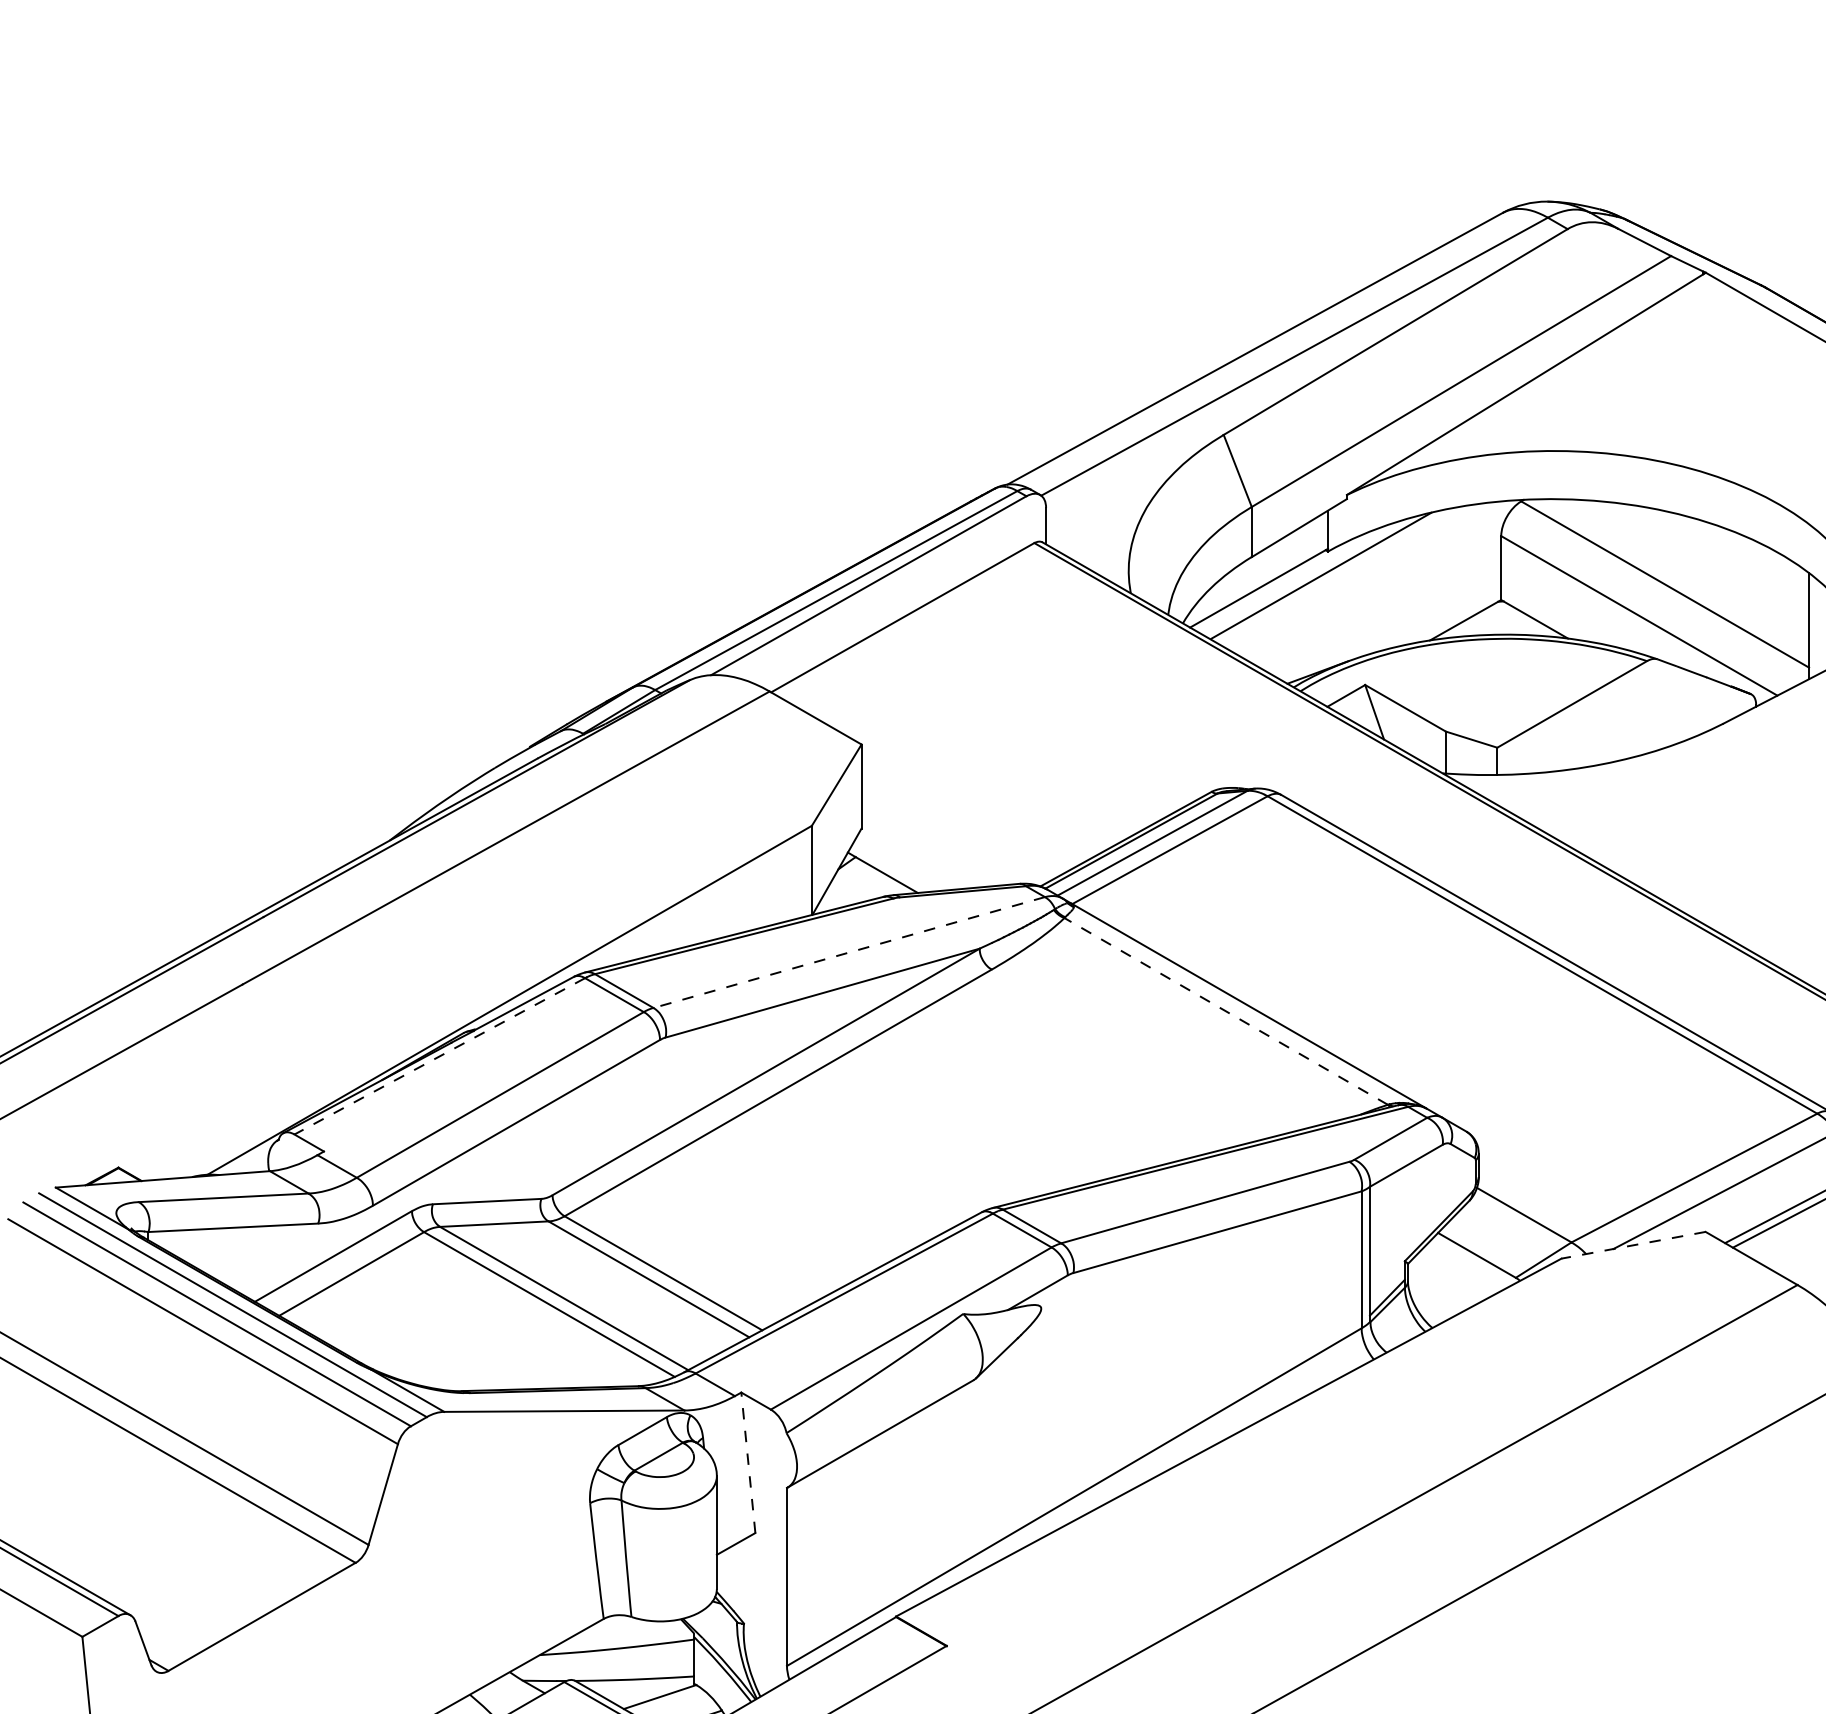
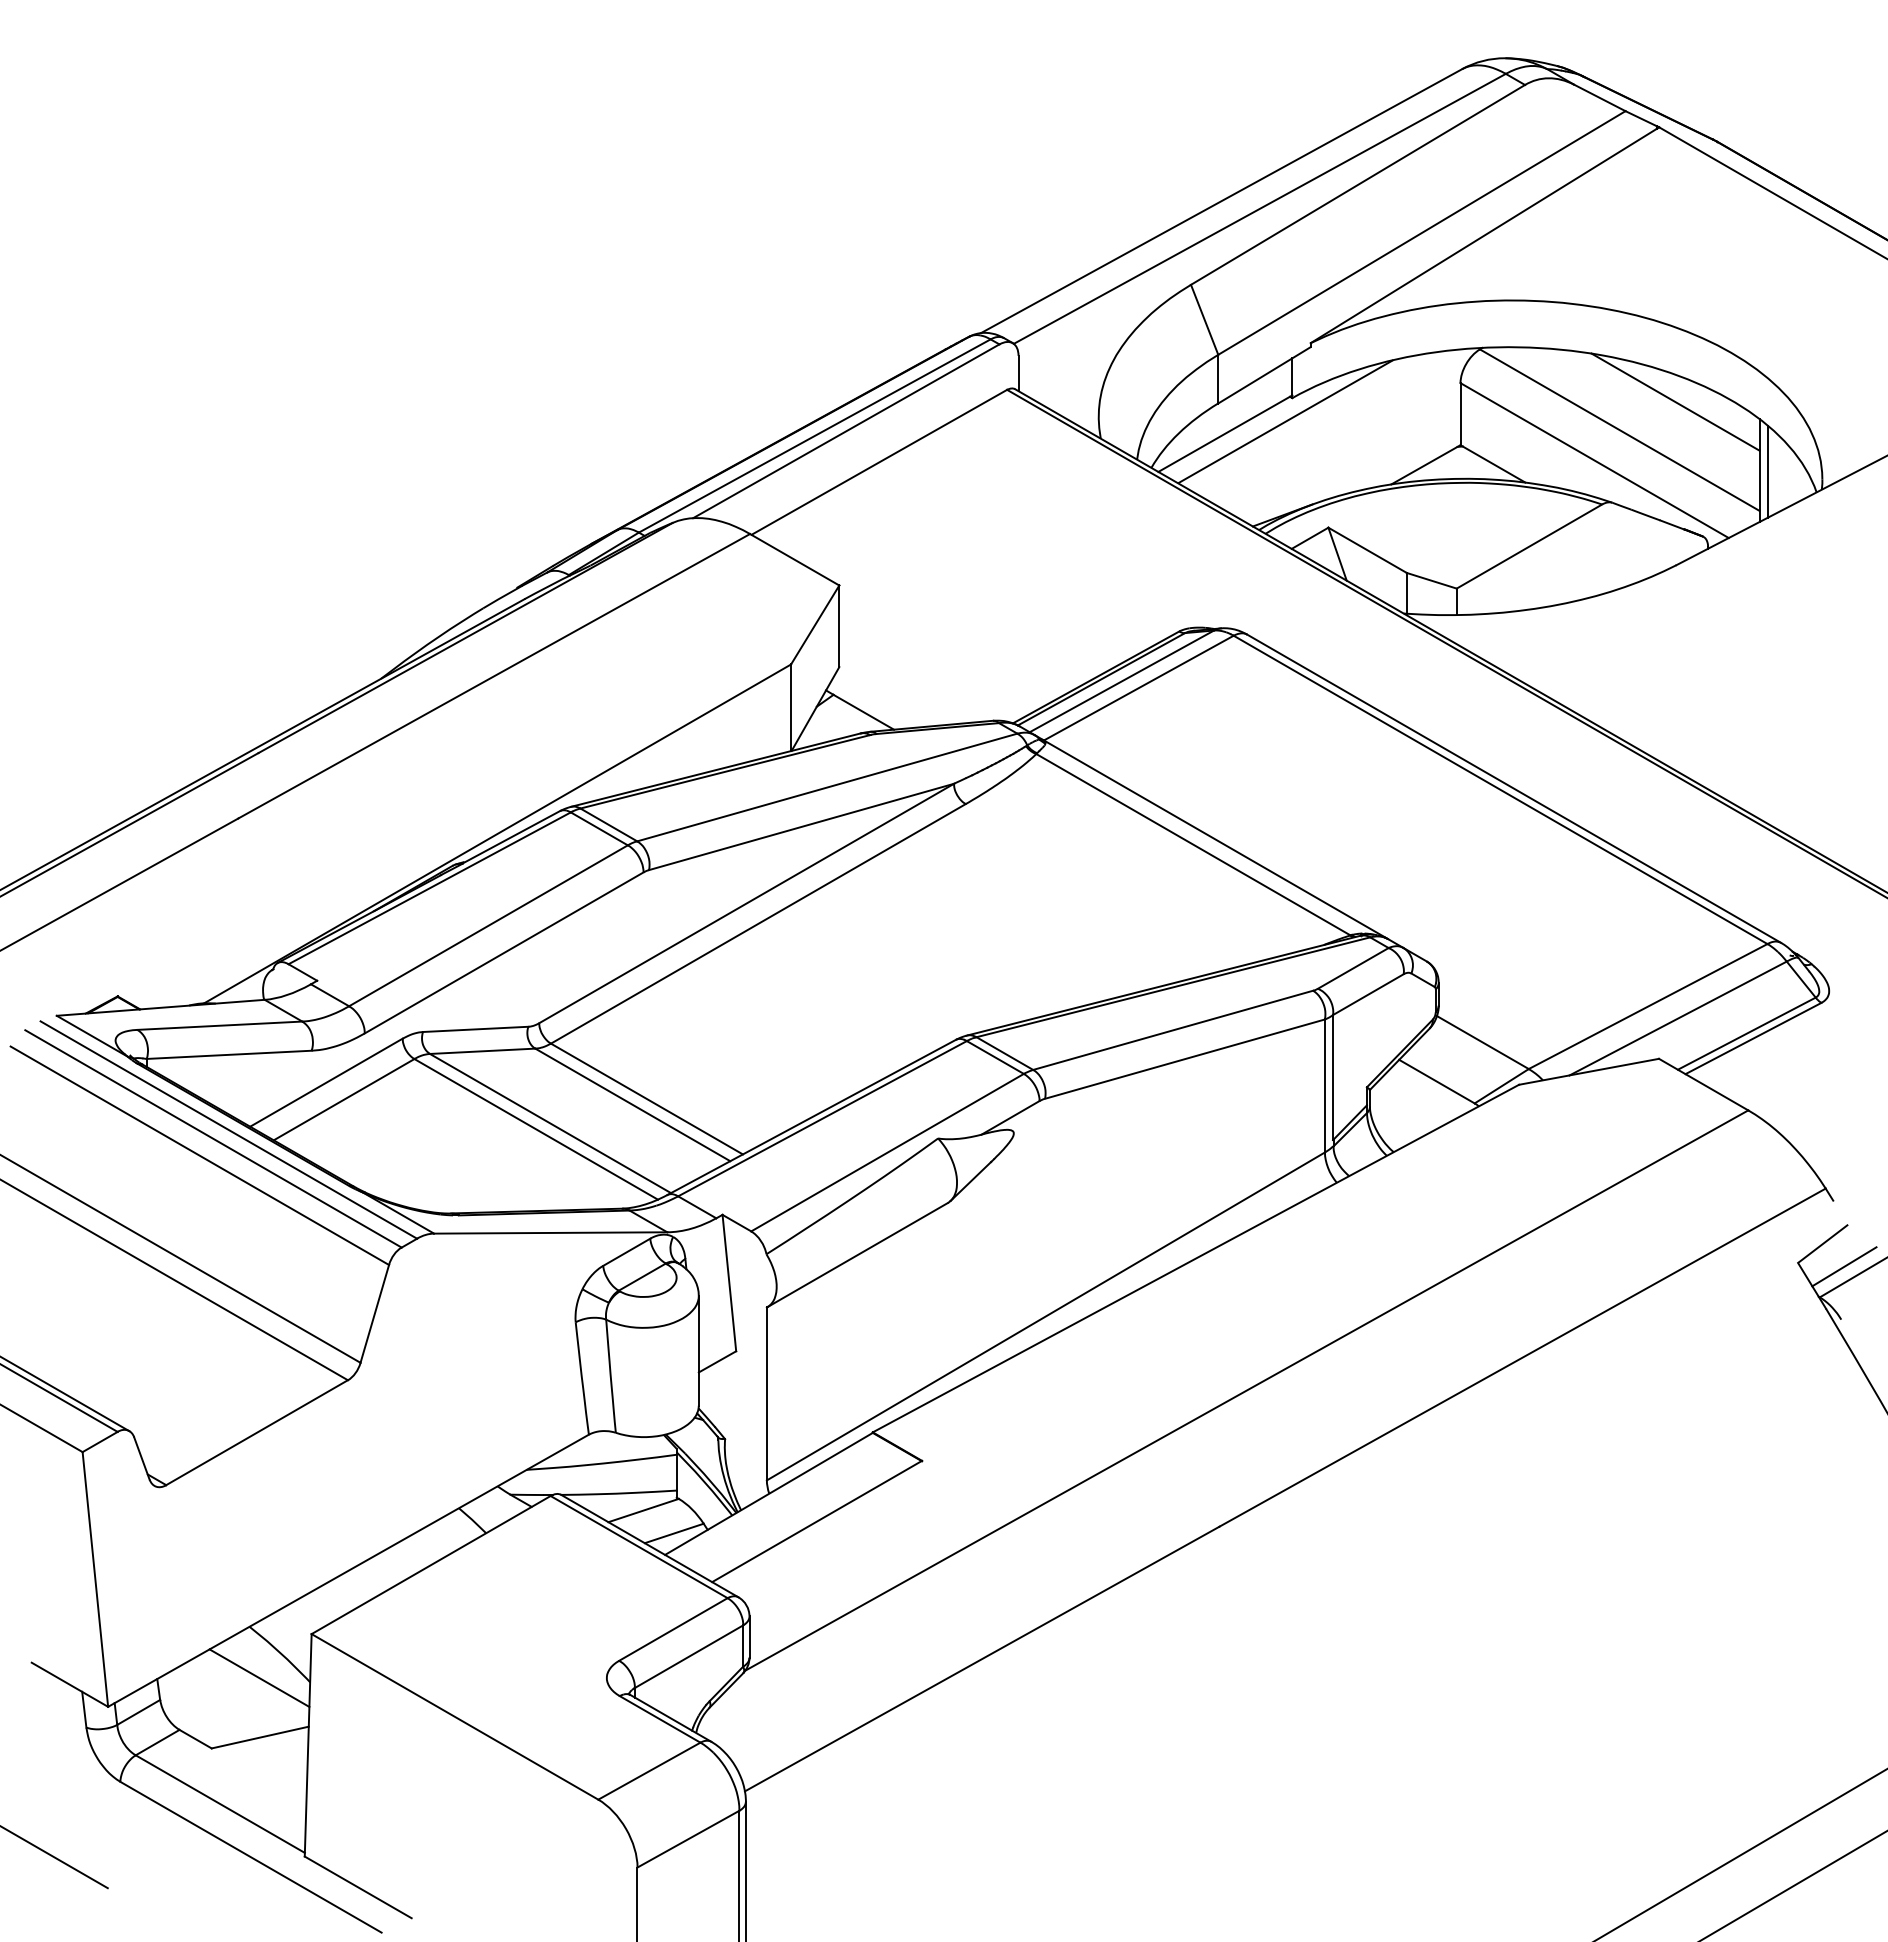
line: (1722, 555) -> (1675, 401), added
line: (1817, 627) -> (1767, 471), added
line: (849, 952) -> (827, 787), dashed -> solid
line: (1226, 1011) -> (1193, 844), dashed -> solid
line: (439, 1056) -> (429, 888), dashed -> solid
line: (1633, 1244) -> (1588, 1071), dashed -> solid
line: (748, 1463) -> (729, 1283), dashed -> solid

